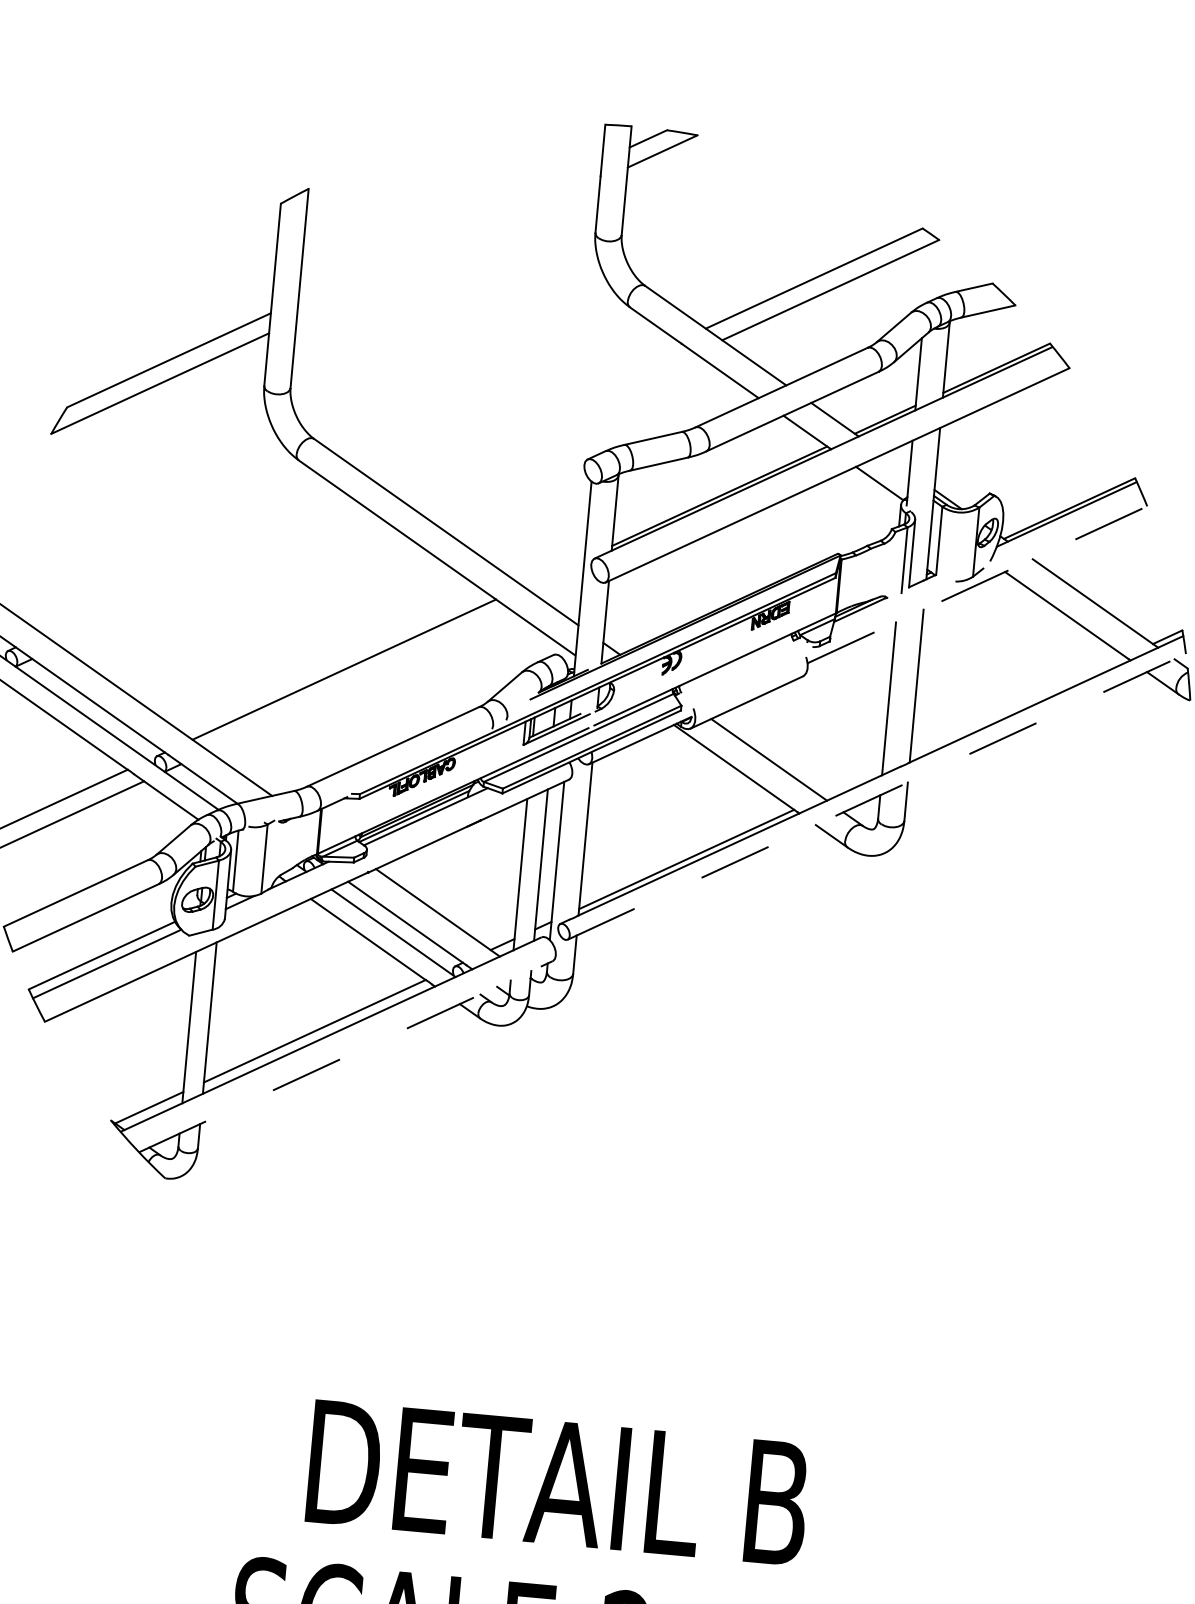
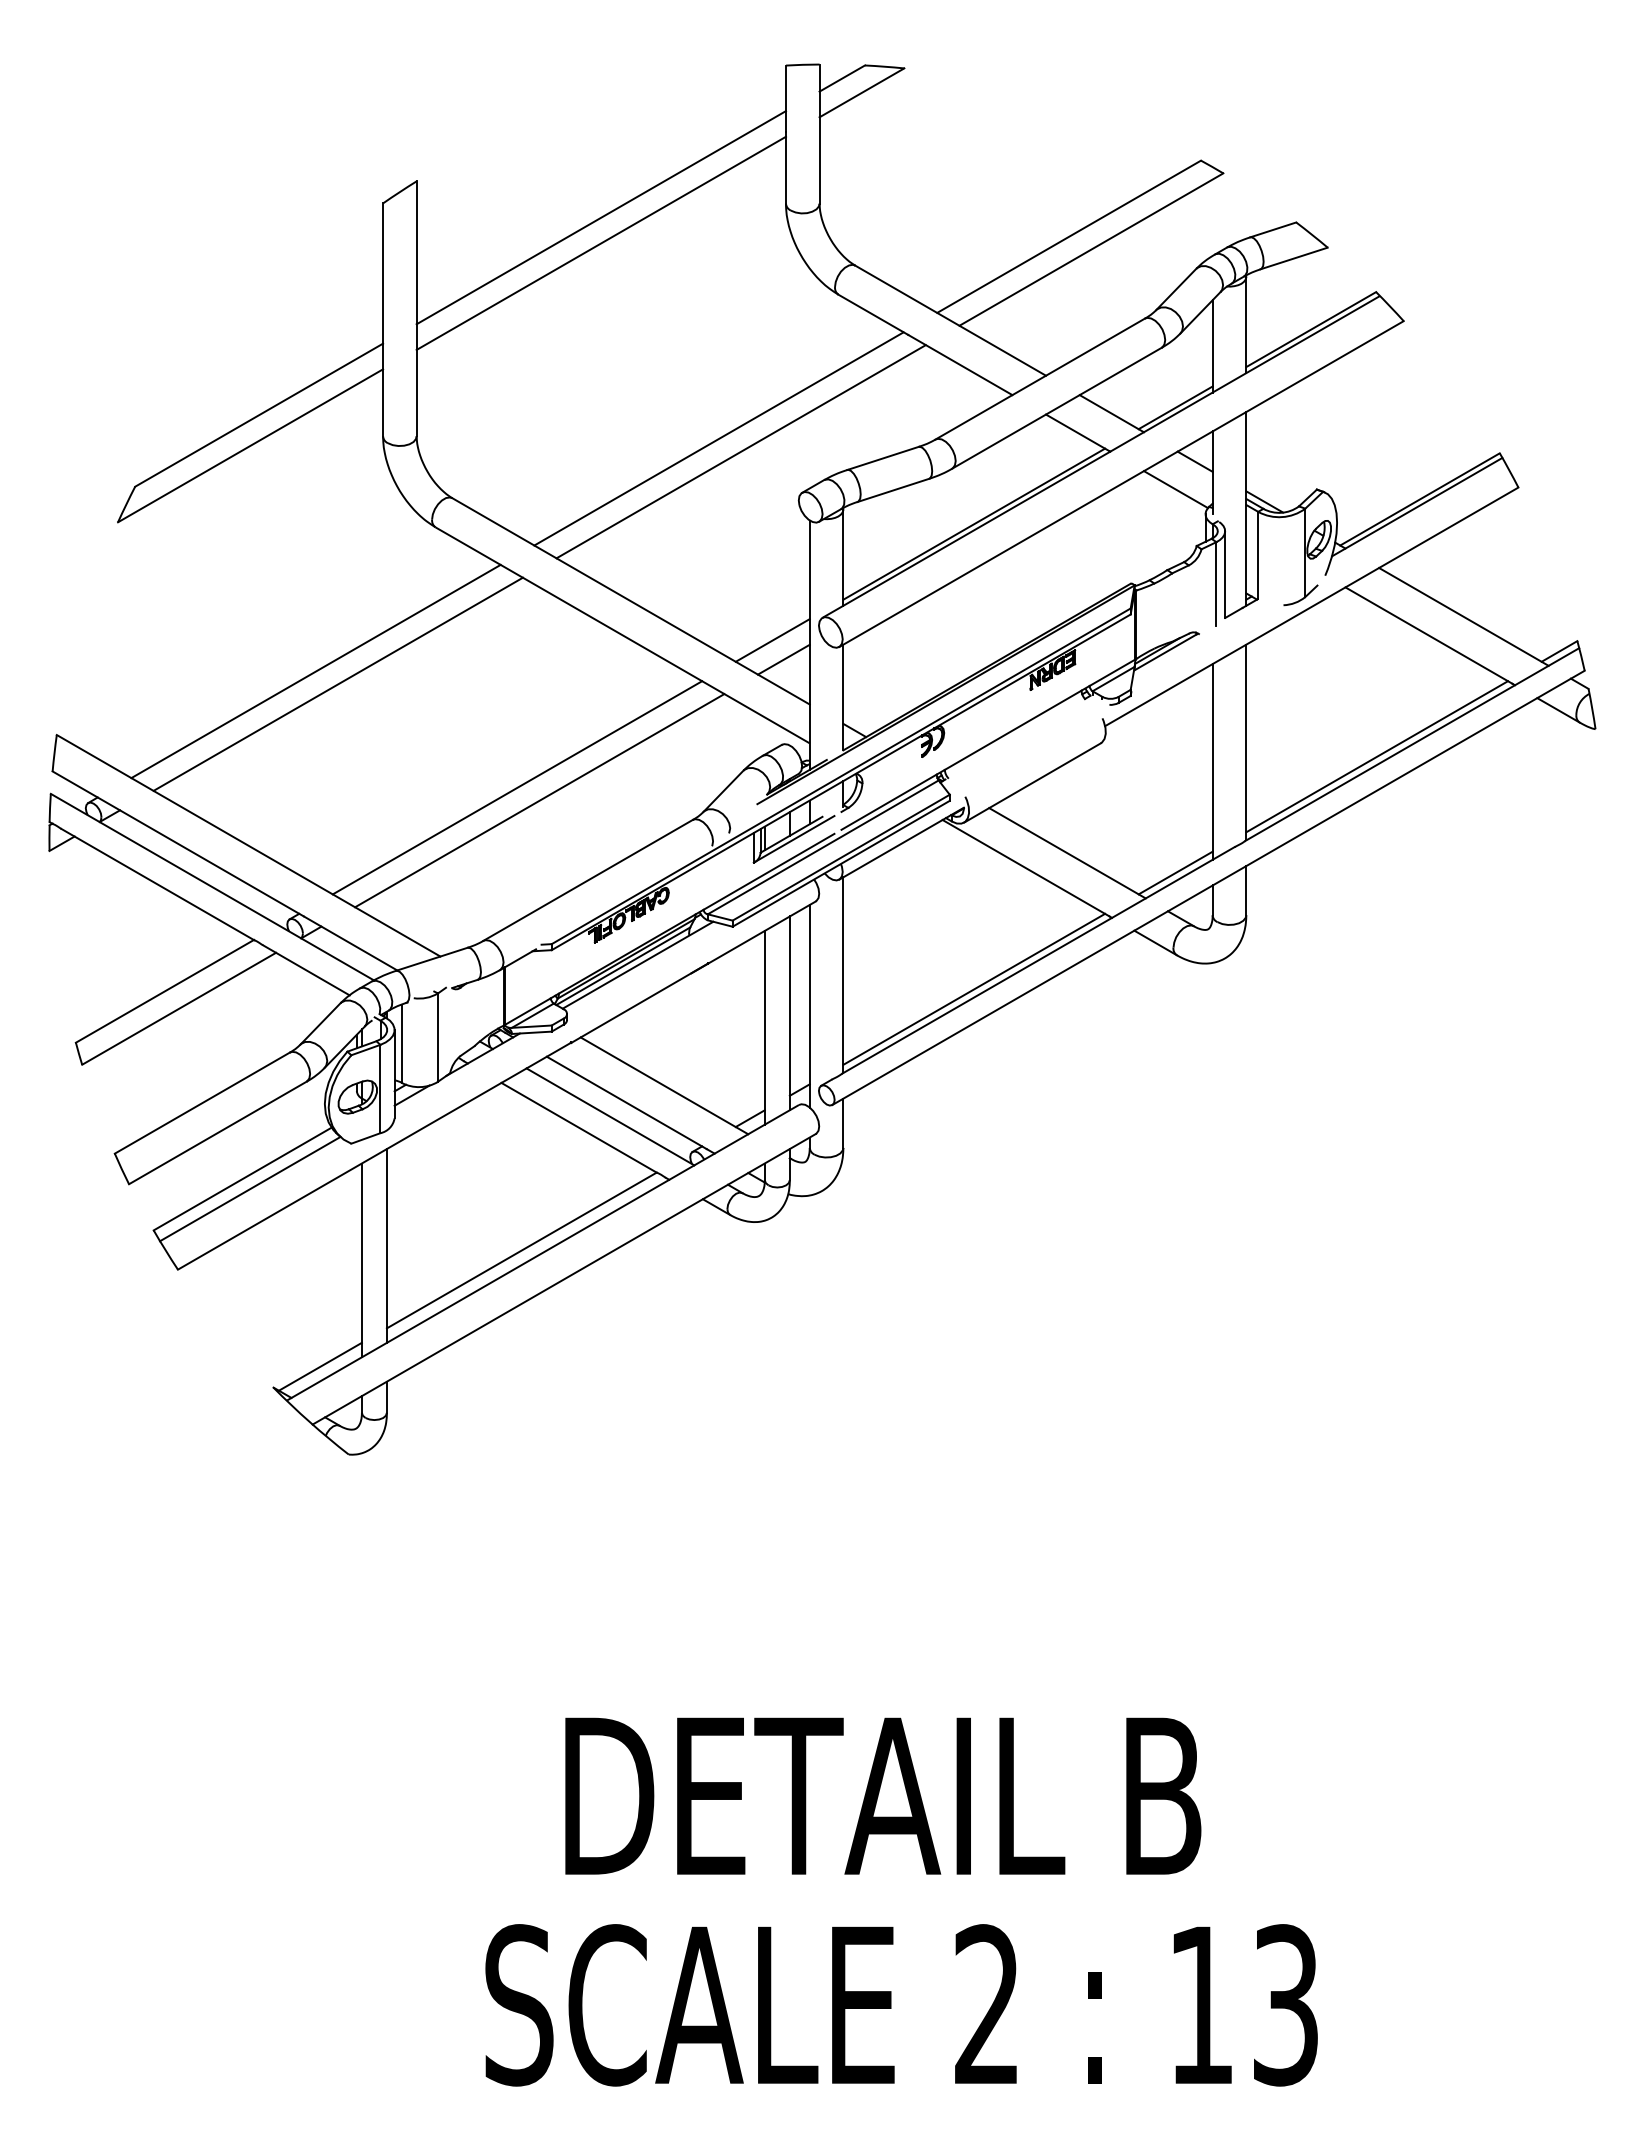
line: (450, 230) -> (601, 217), added
line: (448, 249) -> (601, 242), added
line: (526, 411) -> (718, 438), added
line: (542, 422) -> (740, 451), added
line: (896, 462) -> (1194, 461), added
line: (194, 564) -> (315, 671), added
line: (553, 572) -> (772, 640), added
line: (211, 575) -> (337, 683), added
line: (977, 584) -> (1311, 606), dashed -> solid
line: (561, 588) -> (783, 659), added
line: (360, 681) -> (539, 800), added
line: (1018, 706) -> (1377, 756), added
line: (852, 782) -> (1175, 872), added
line: (876, 796) -> (1208, 887), dashed -> solid
line: (346, 1056) -> (564, 1279), dashed -> solid

